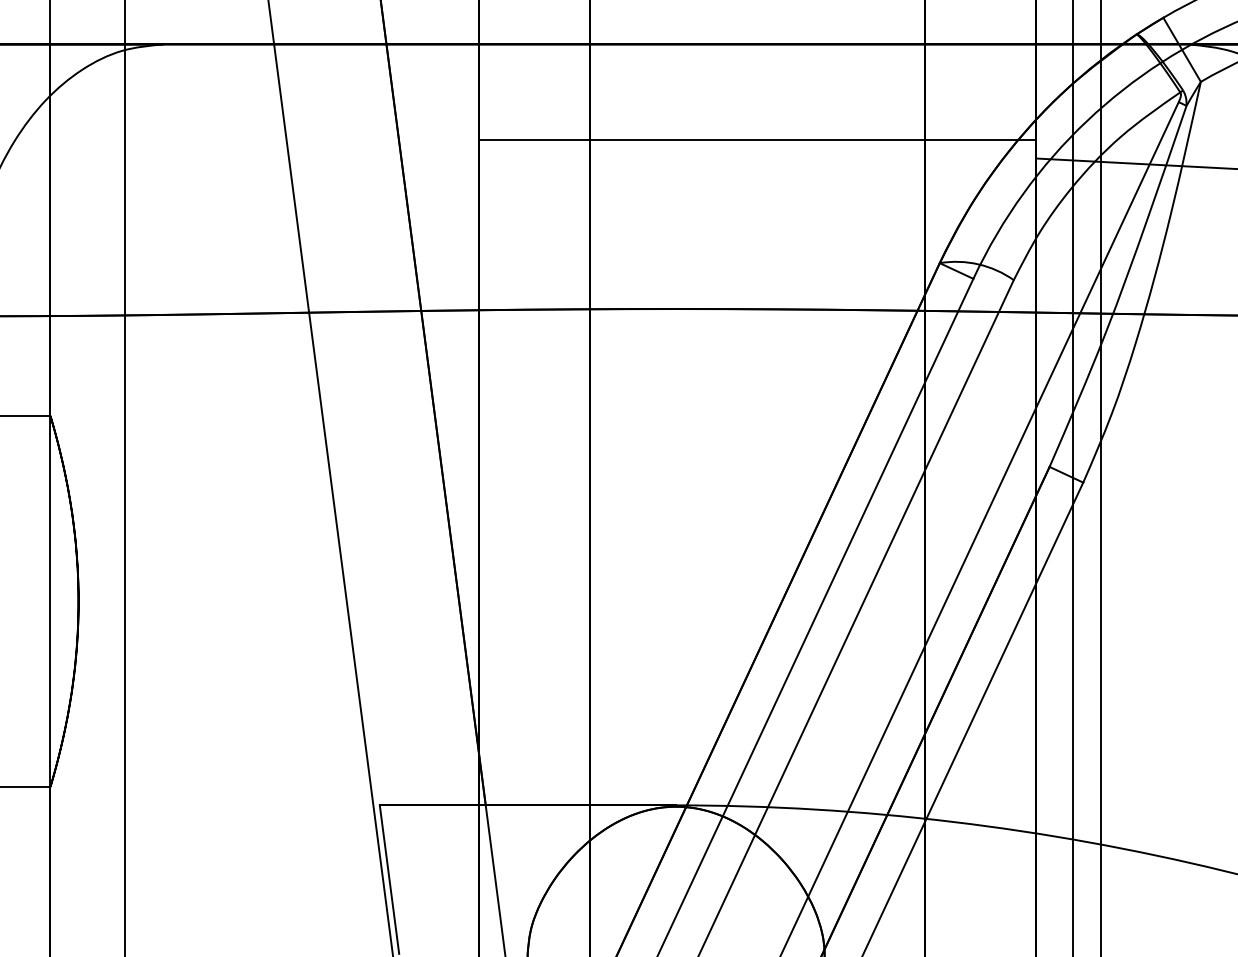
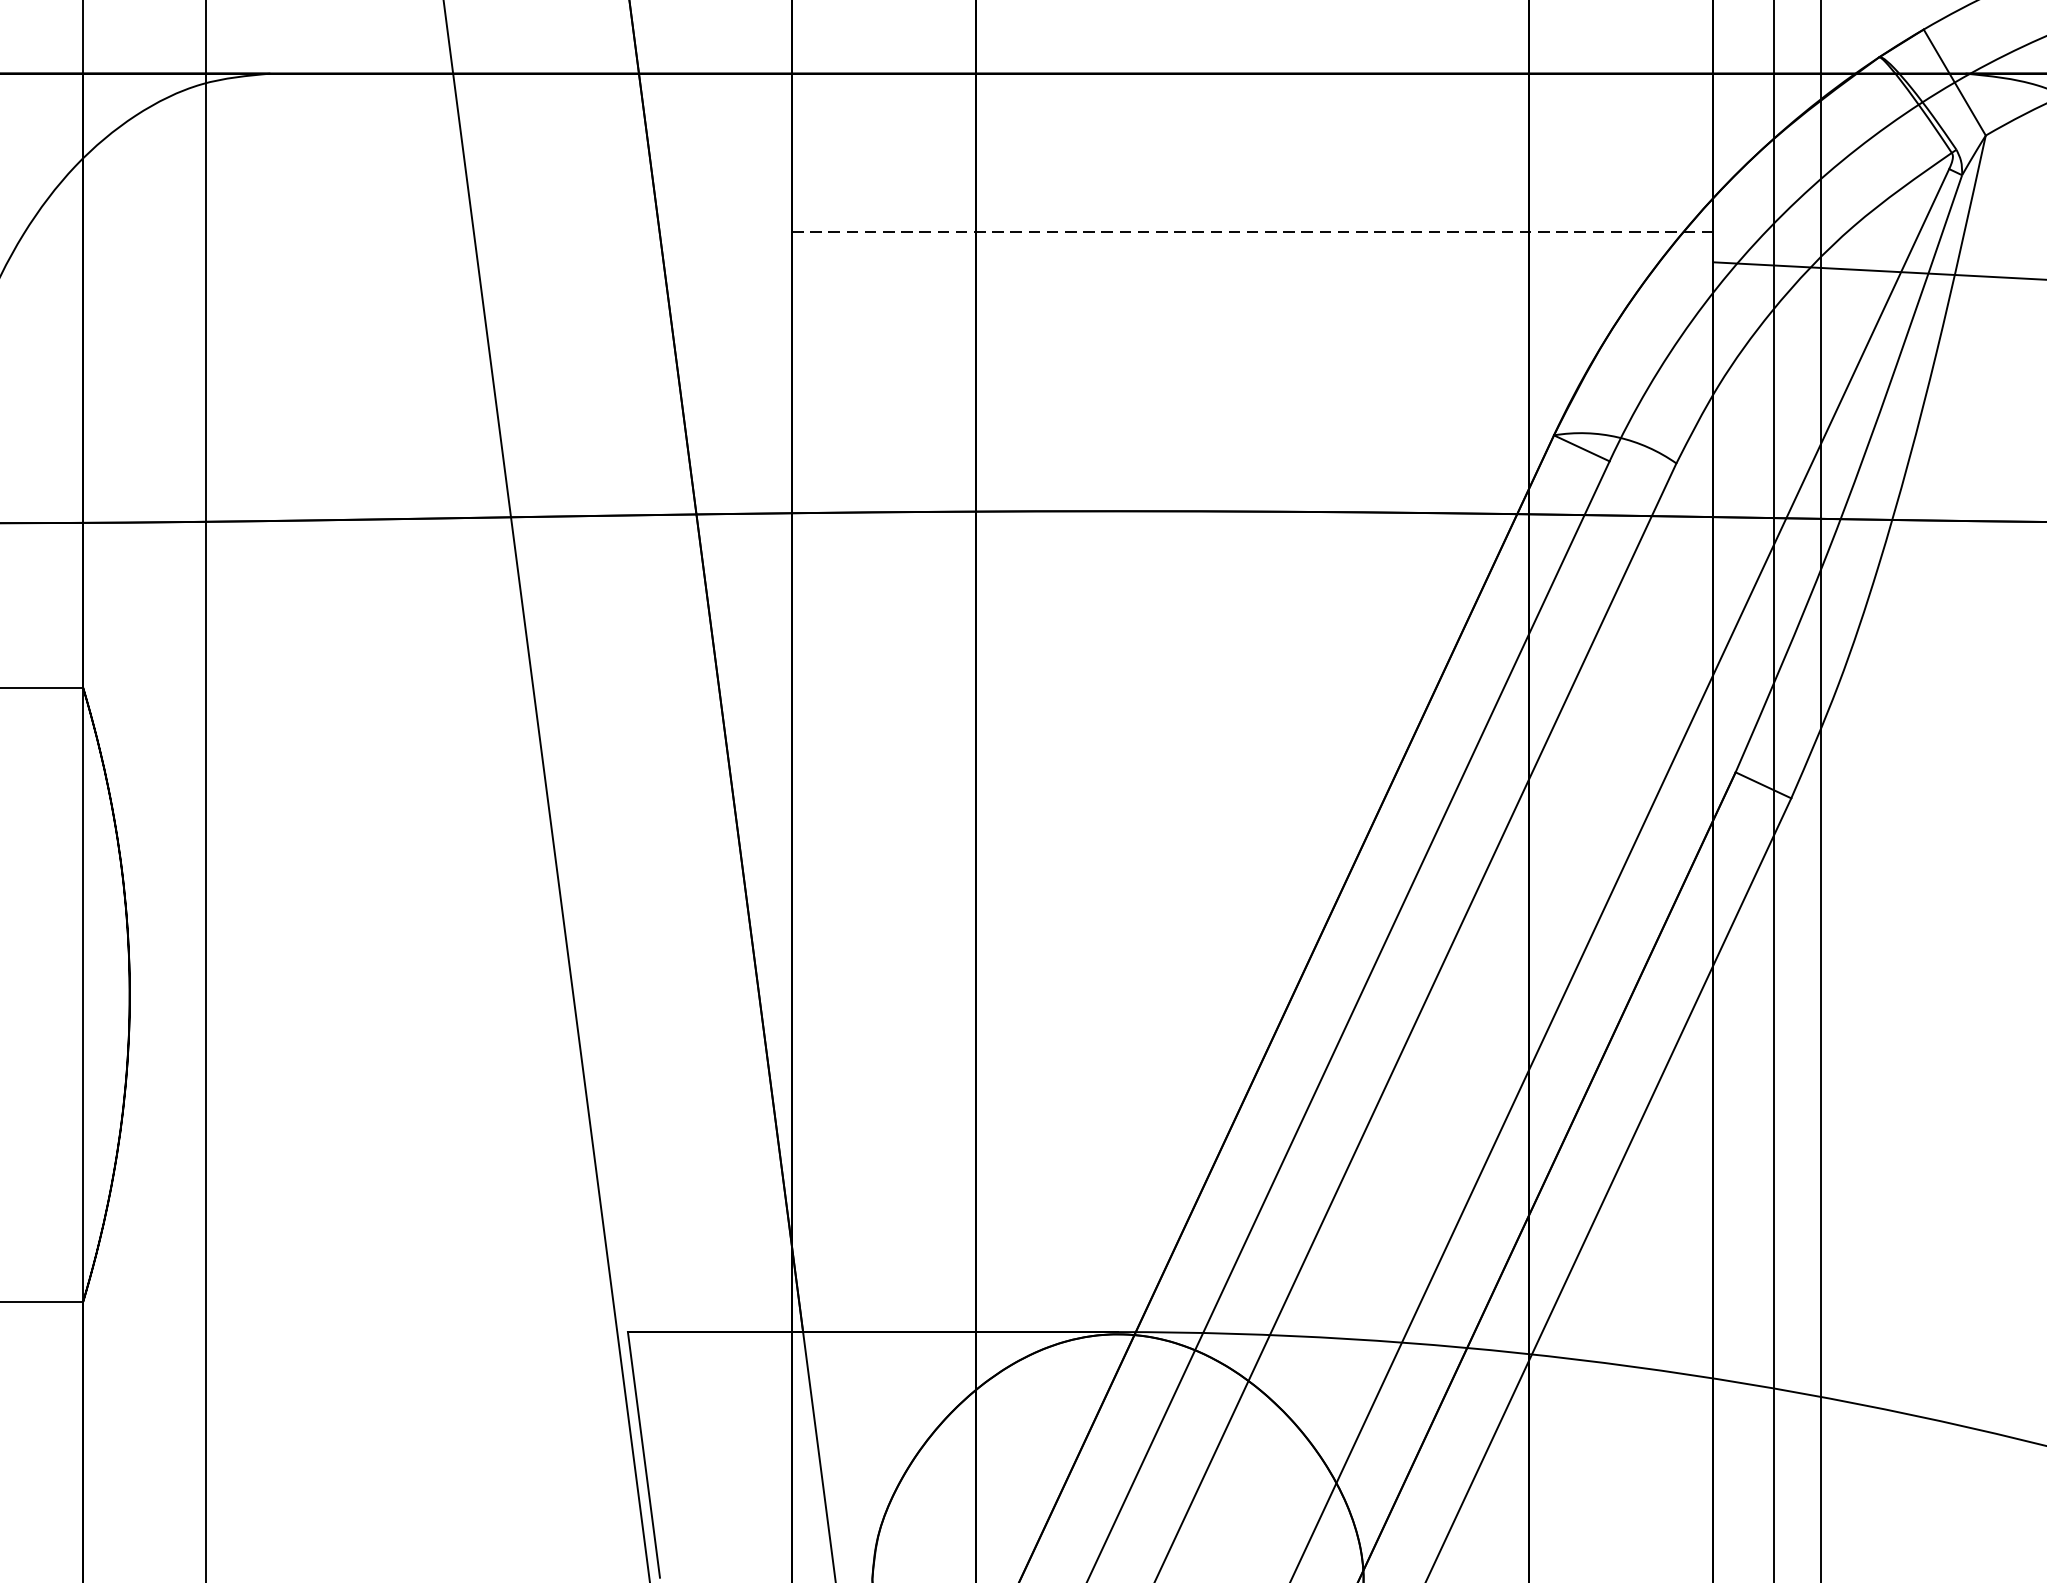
line: (757, 139) -> (1252, 230), solid -> dashed

